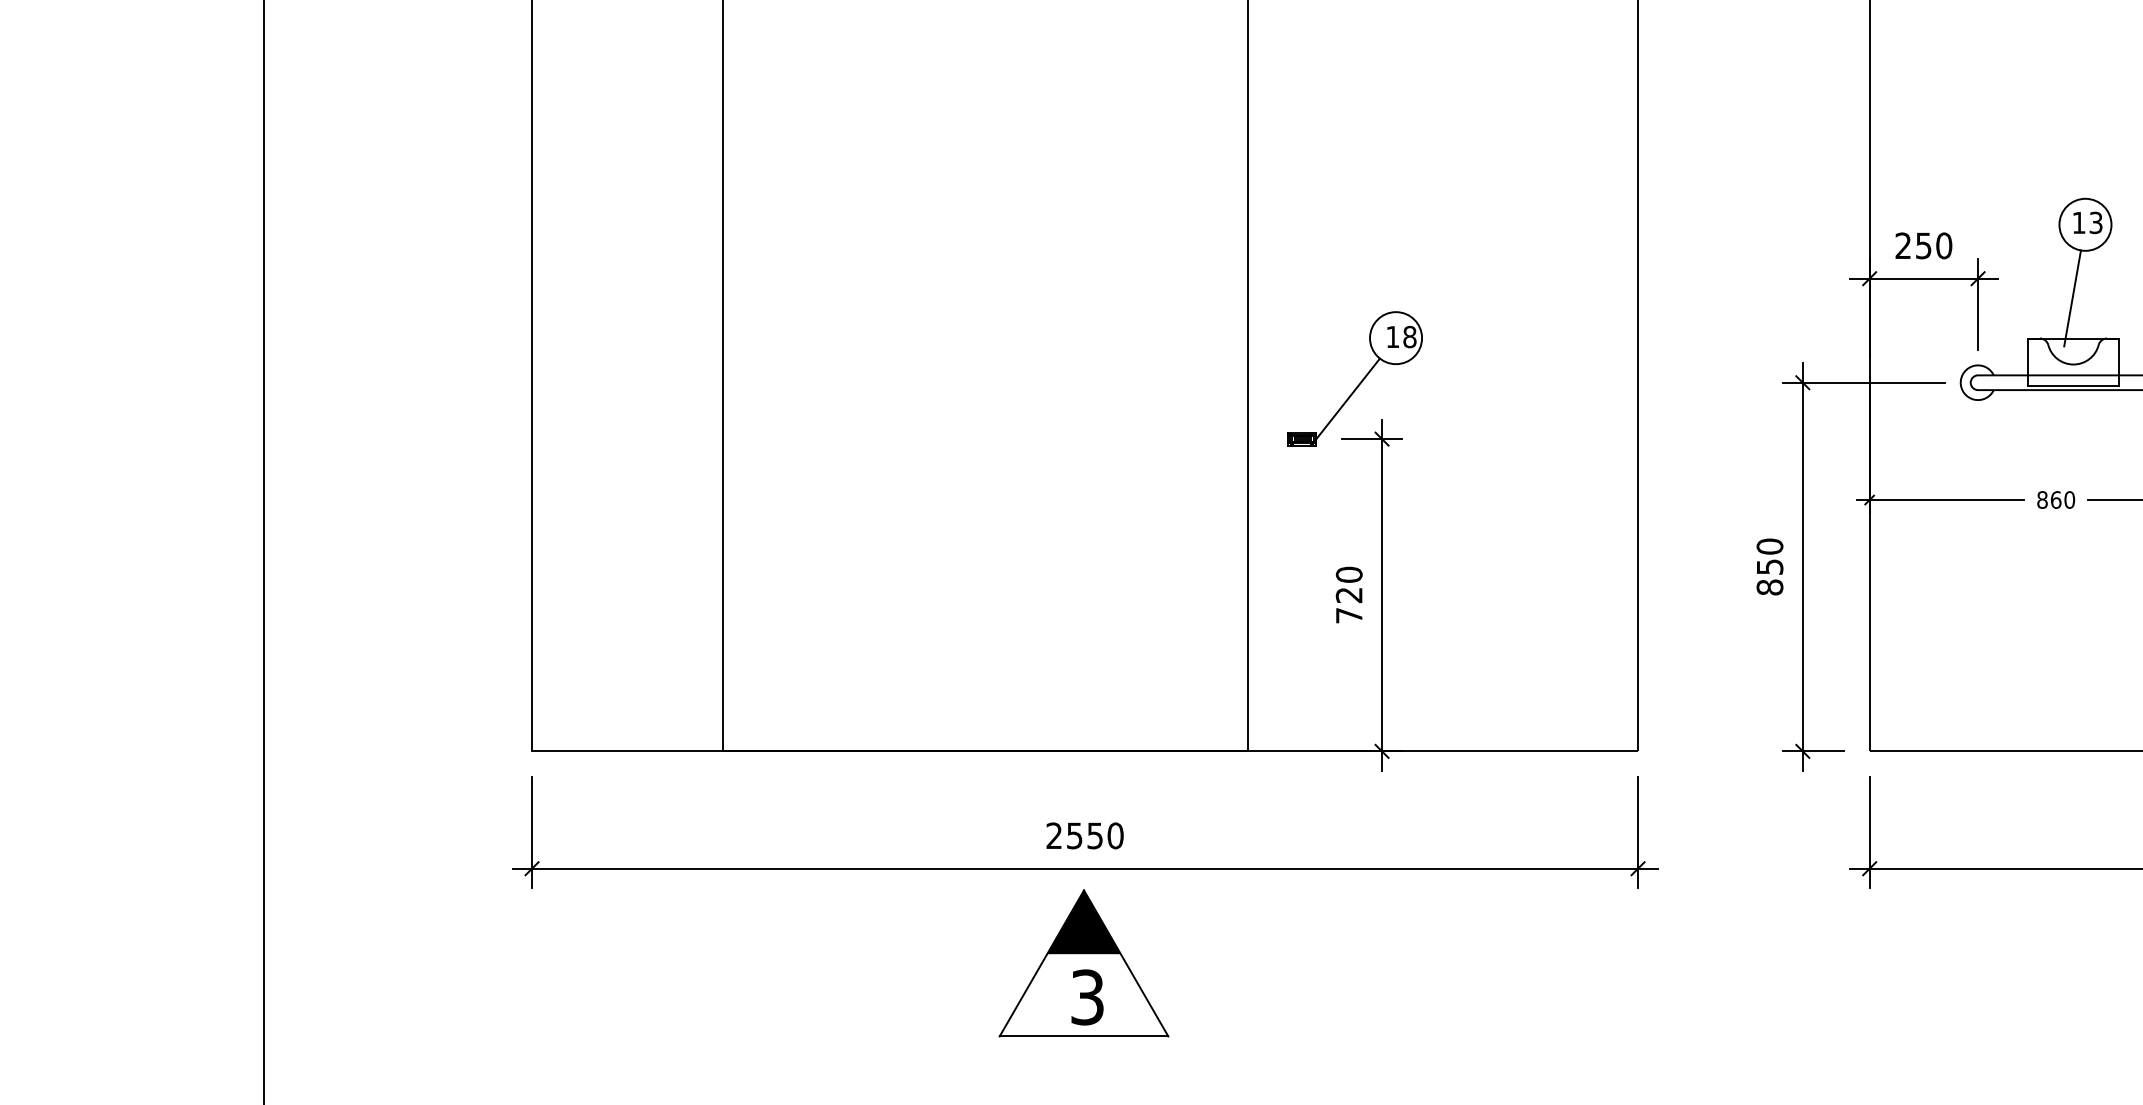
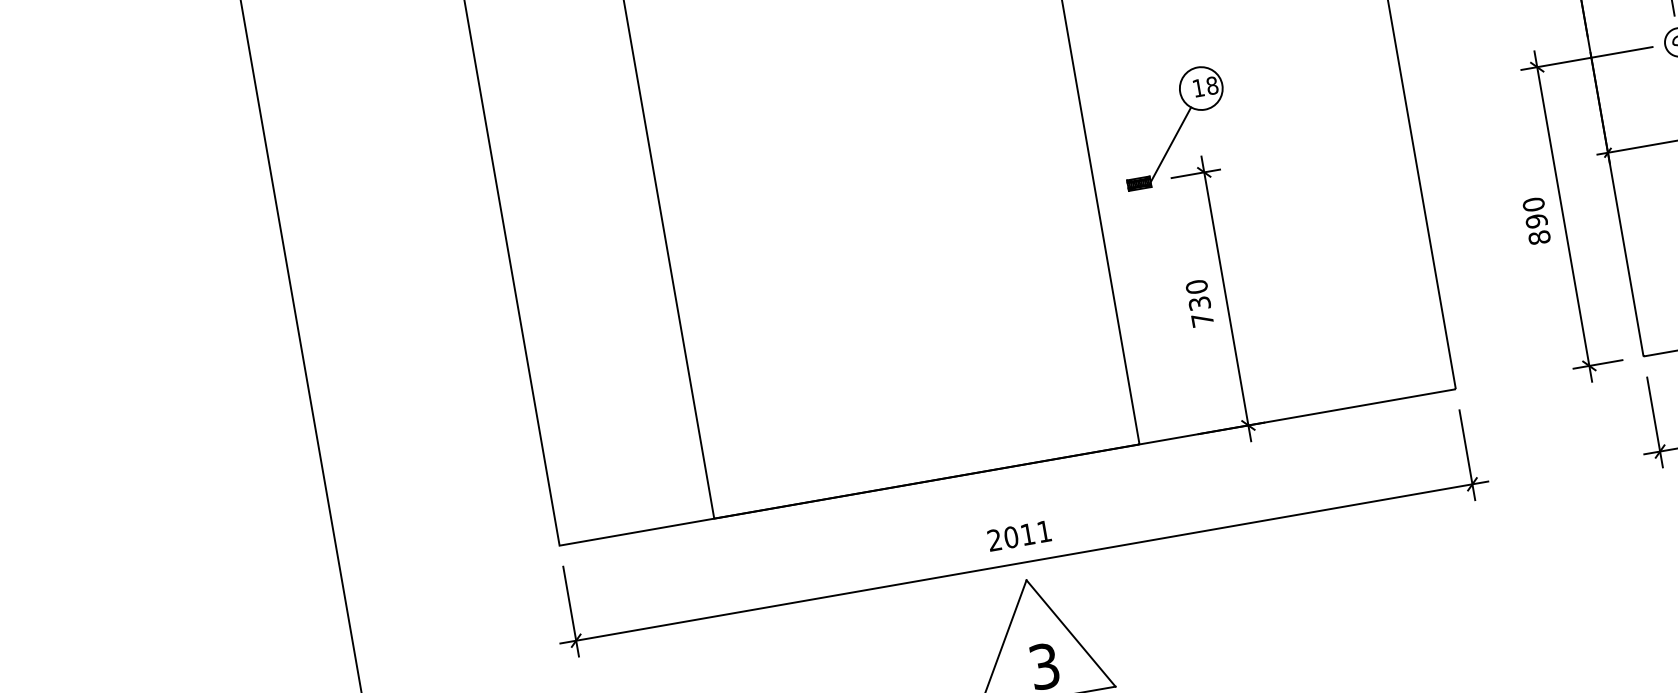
text: (1769, 567) -> (1536, 221), 850 -> 890
text: (1349, 595) -> (1199, 303), 720 -> 730
text: (1094, 835) -> (1027, 534), 2550 -> 2011
fill: (1083, 922) -> (1030, 606), removed

